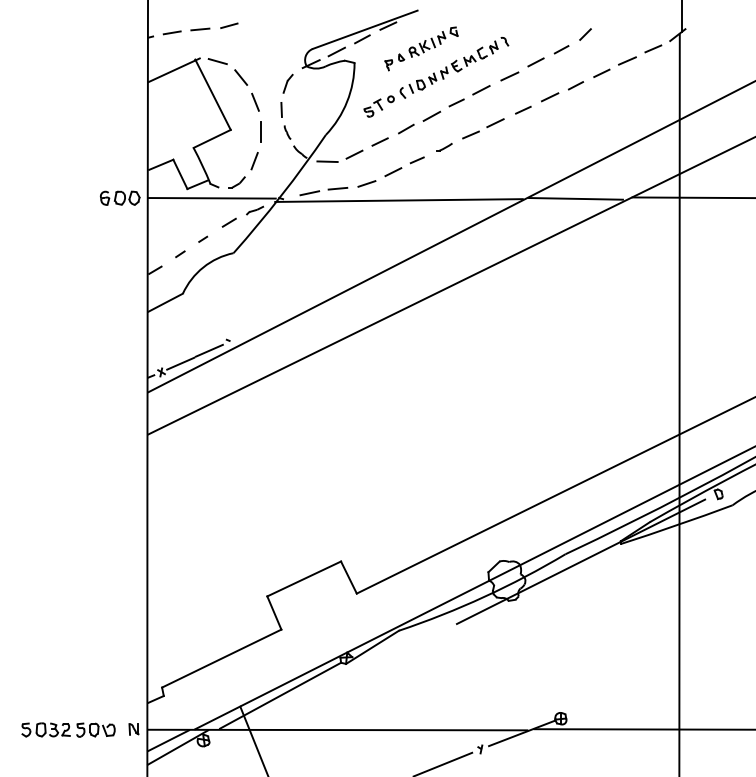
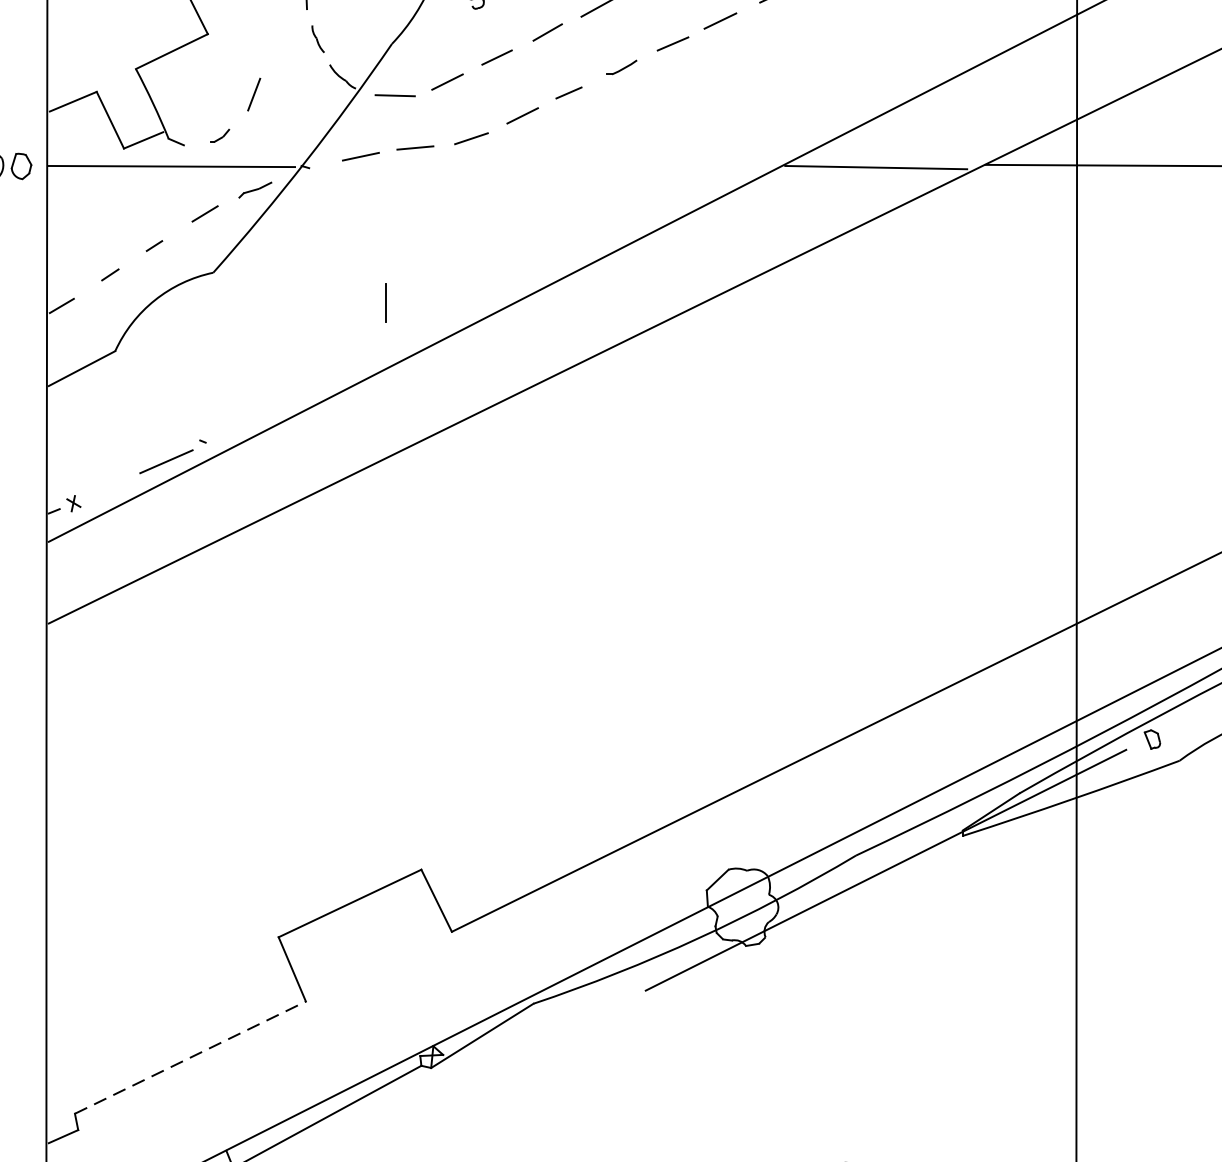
line: (260, 131) -> (385, 302), moved
part: (236, 182) -> (218, 135), size x0.6
line: (398, 200) -> (532, 170), removed
line: (180, 363) -> (110, 486), removed
line: (222, 658) -> (191, 1057), solid -> dashed

